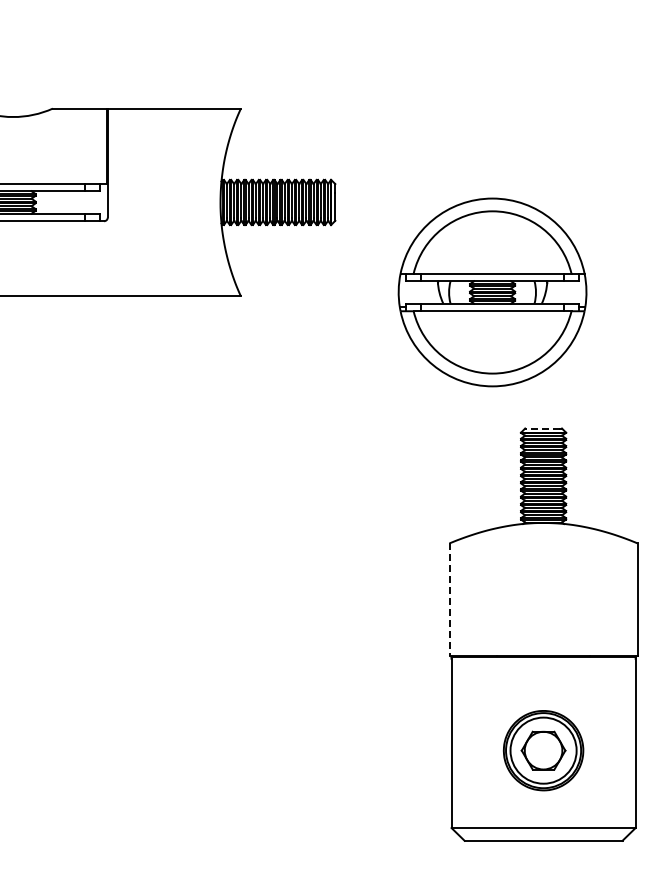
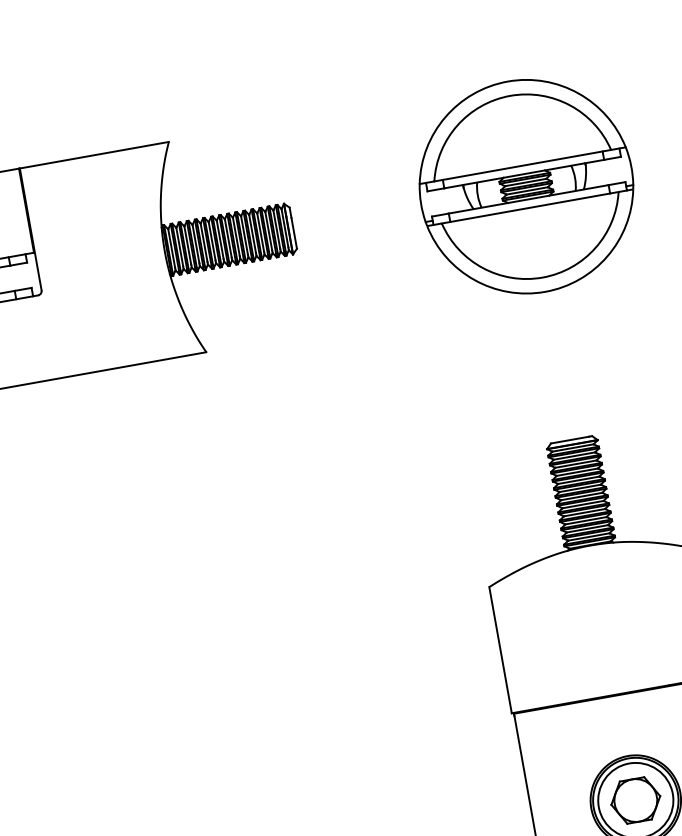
part: (492, 292) -> (526, 186), moved
line: (541, 428) -> (569, 440), dashed -> solid
line: (449, 600) -> (500, 651), dashed -> solid

